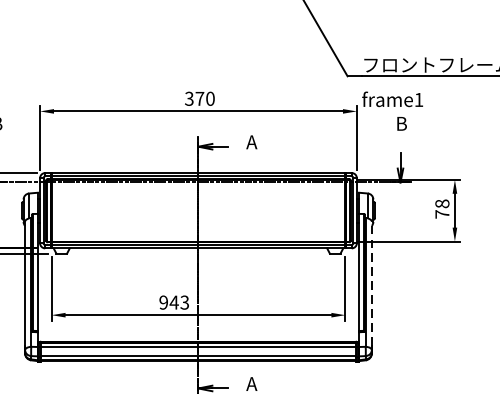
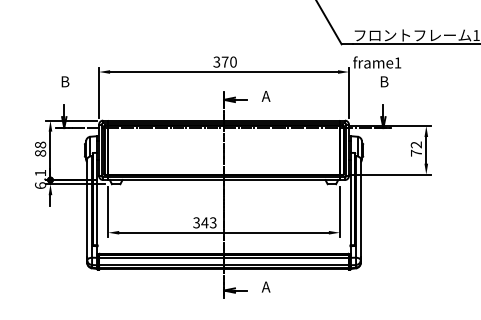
text: (442, 203) -> (416, 144), 78 -> 72
line: (371, 284) -> (360, 208), dashed -> solid
text: (163, 302) -> (196, 222), 943 -> 343

